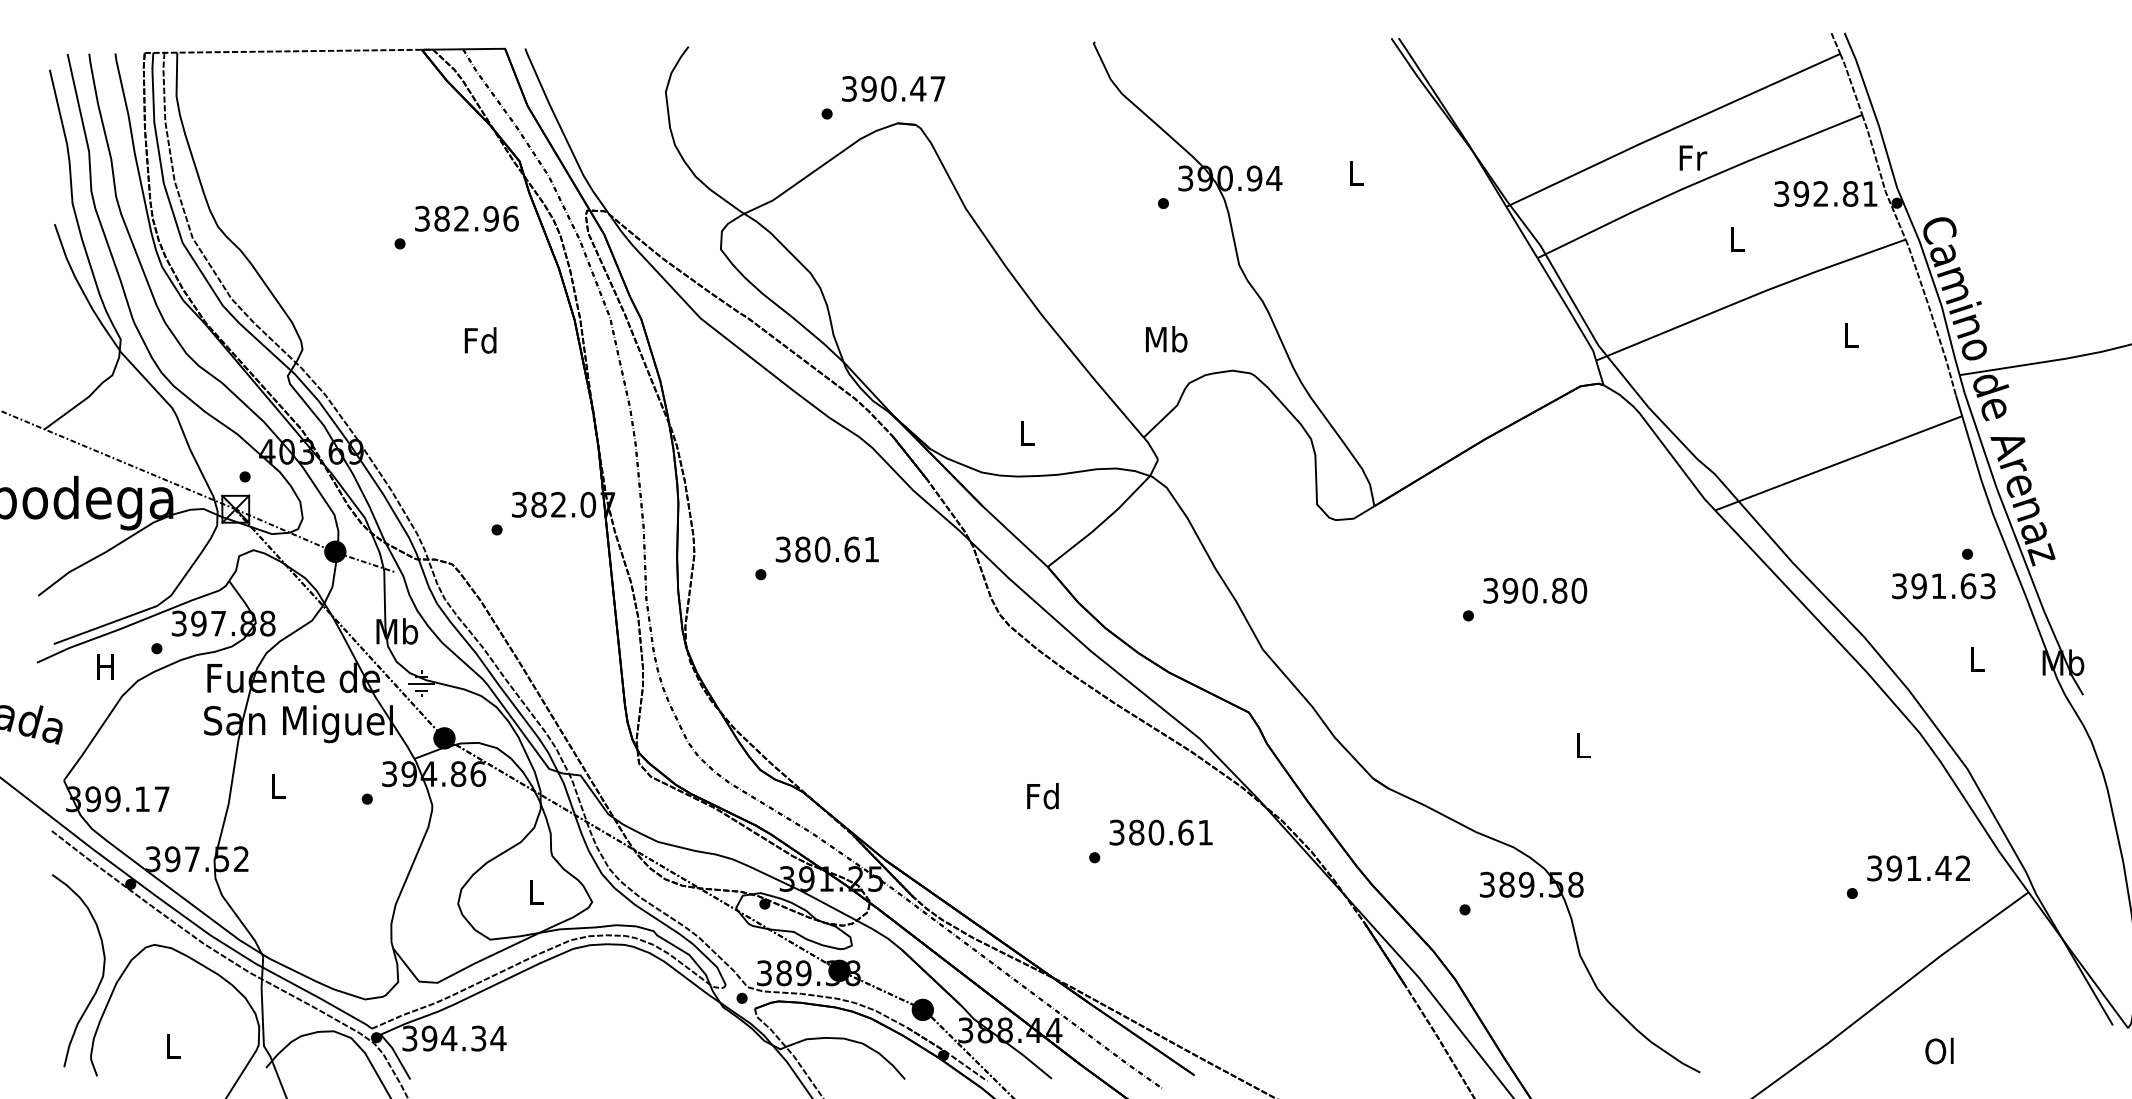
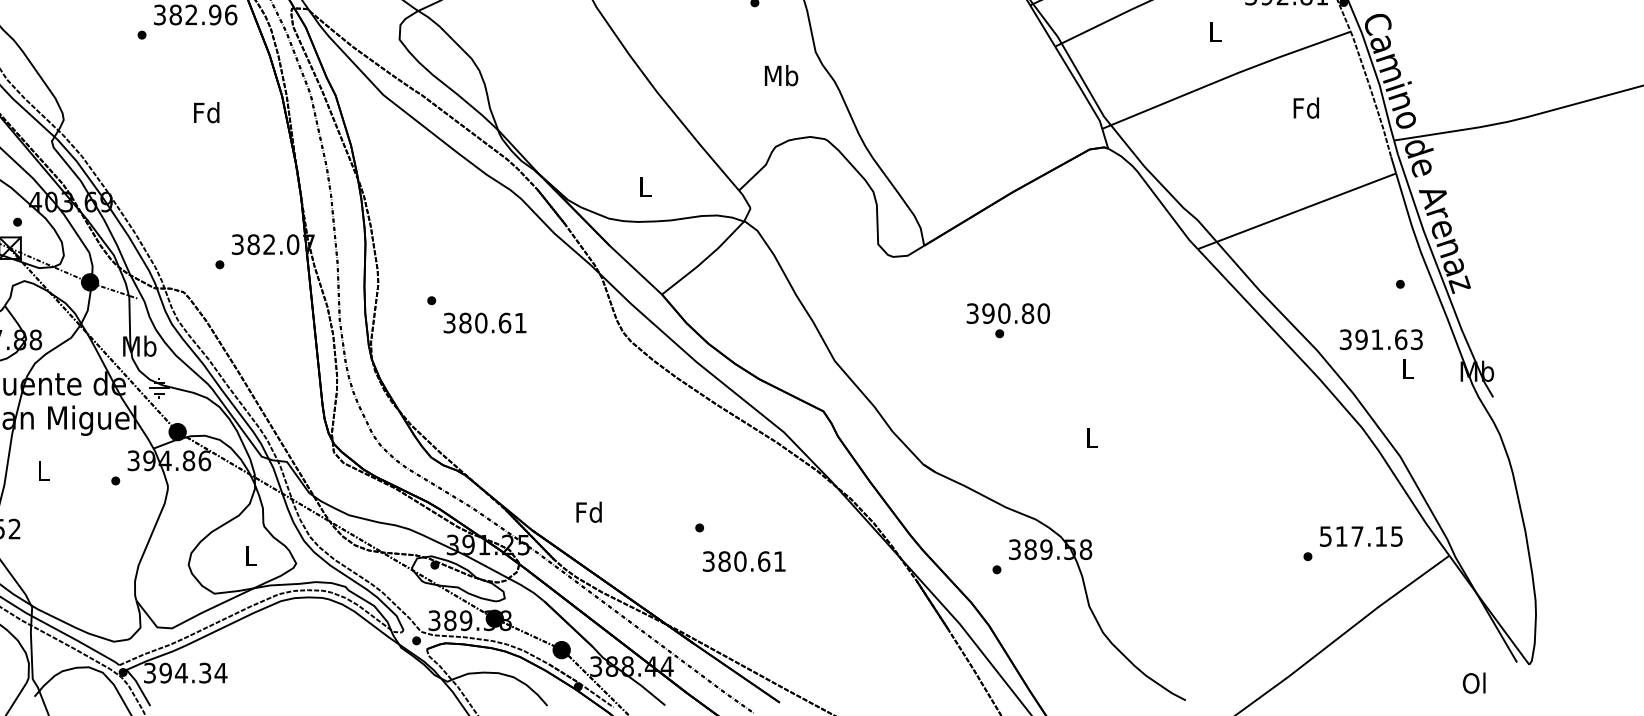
text: (1850, 334) -> (1306, 107), L -> Fd
text: (1166, 339) -> (781, 75), moved
text: (826, 549) -> (484, 323), moved
text: (1943, 586) -> (1381, 339), moved
text: (1535, 590) -> (1008, 313), moved
text: (1042, 796) -> (588, 512), moved
text: (1160, 832) -> (743, 561), moved
text: (1919, 868) -> (1361, 536), 391.42 -> 517.15
text: (1939, 1050) -> (1474, 682), moved

